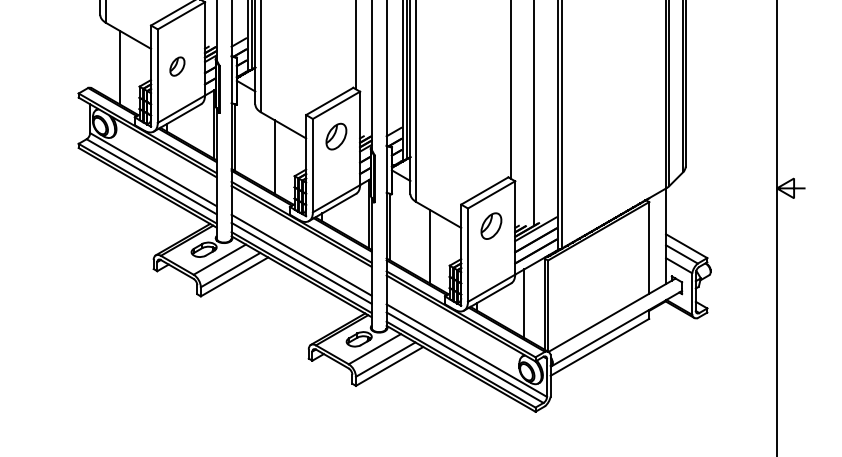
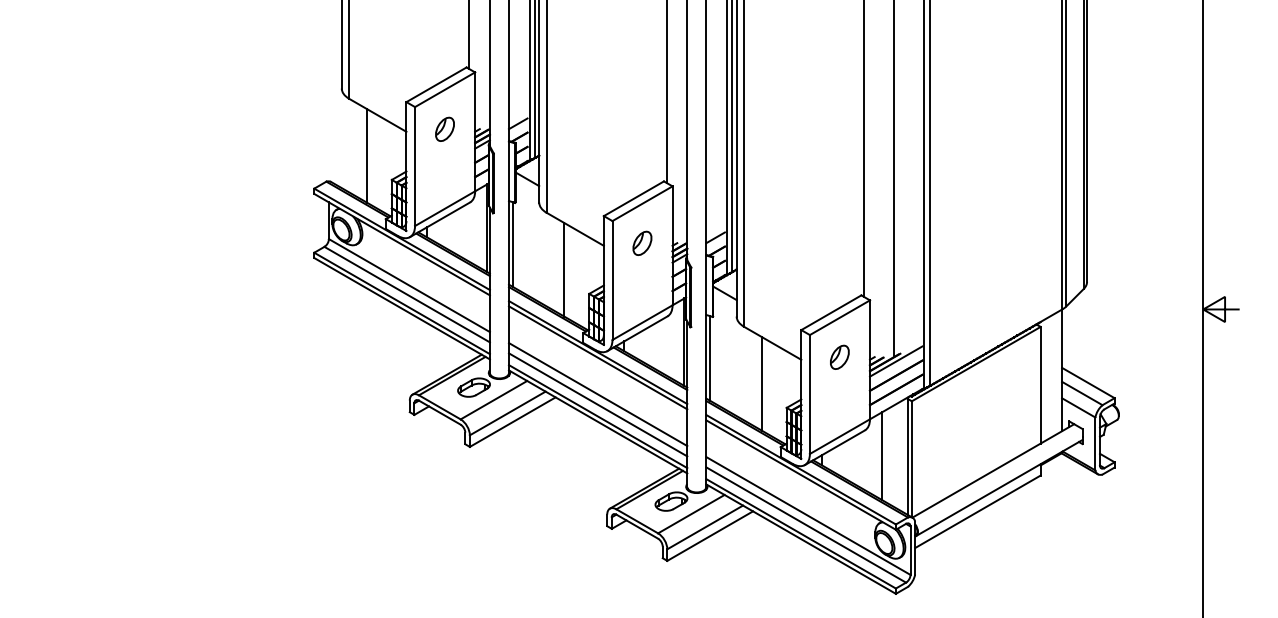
part: (177, 65) -> (444, 128), moved
part: (336, 135) -> (642, 242), size x0.71
part: (491, 225) -> (839, 356), size x0.71

